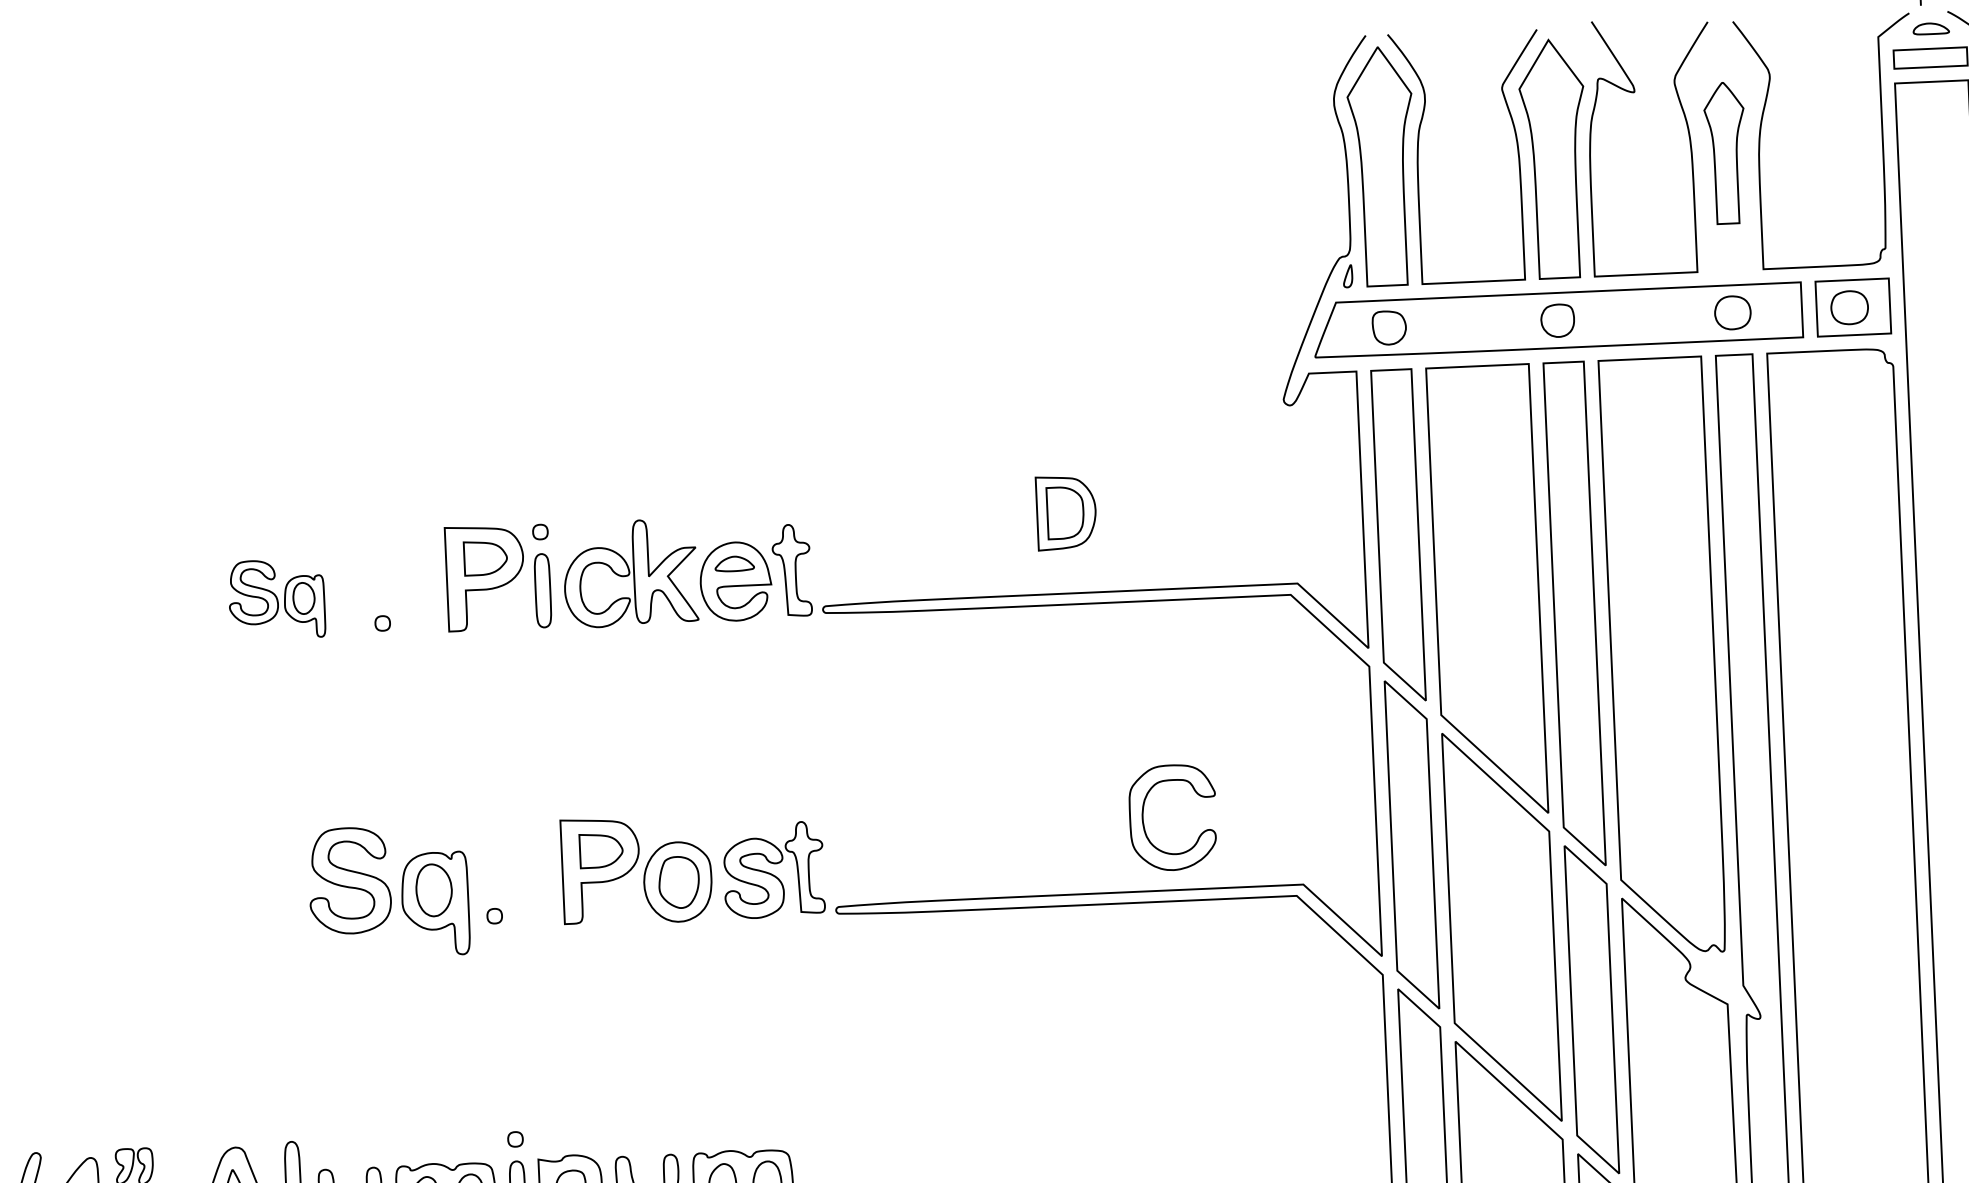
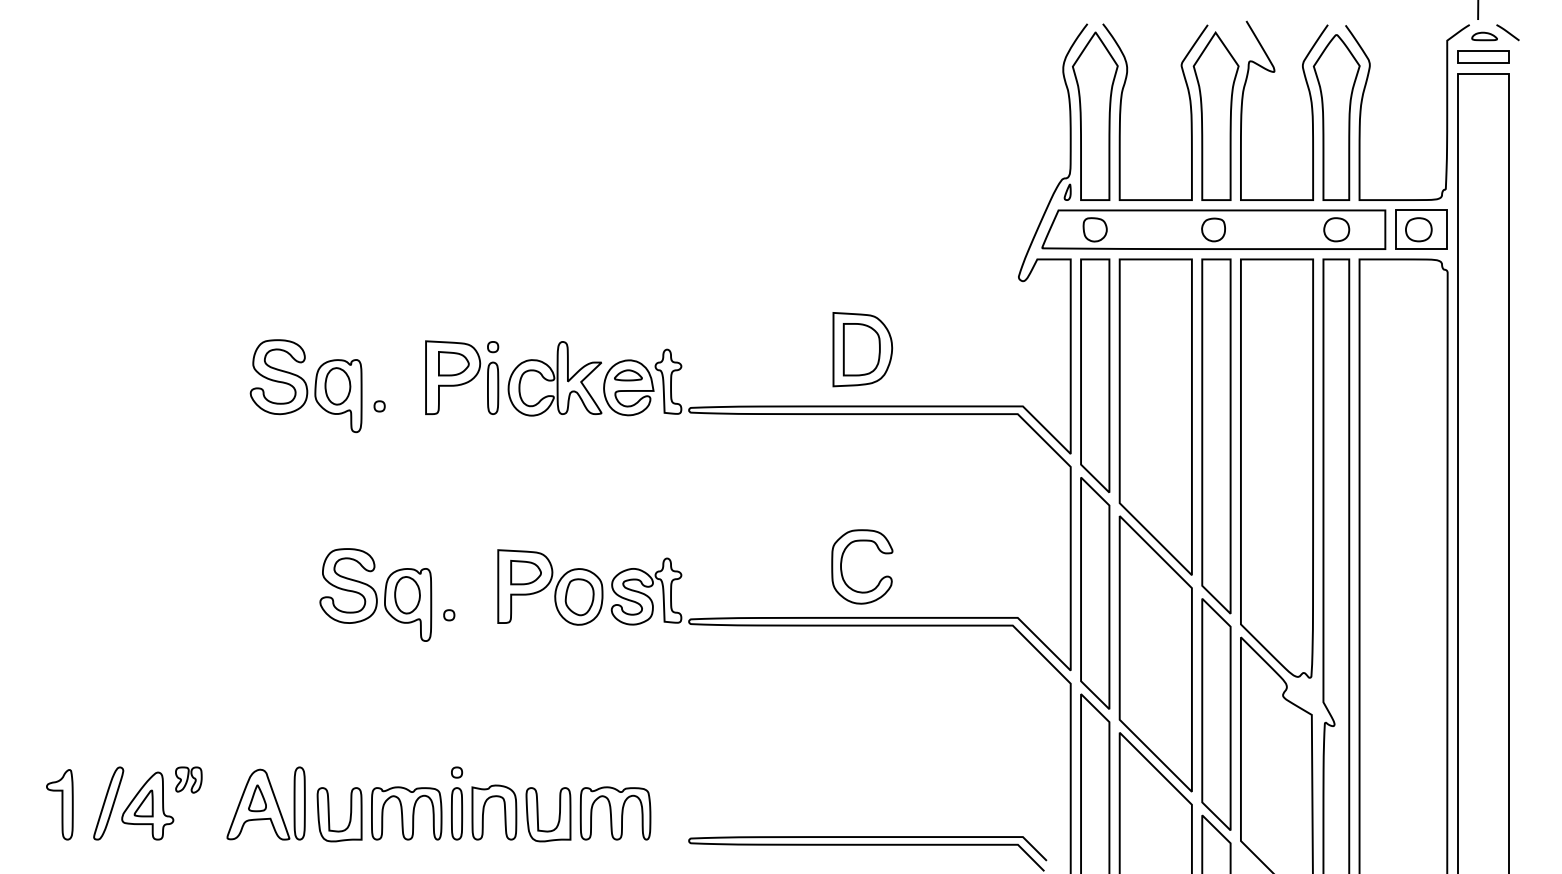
part: (1725, 153) -> (1336, 117), size x1.67
part: (1065, 512) -> (862, 349), size x1.43
part: (276, 599) -> (305, 386), size x1.67
part: (1144, 812) -> (842, 562), moved

